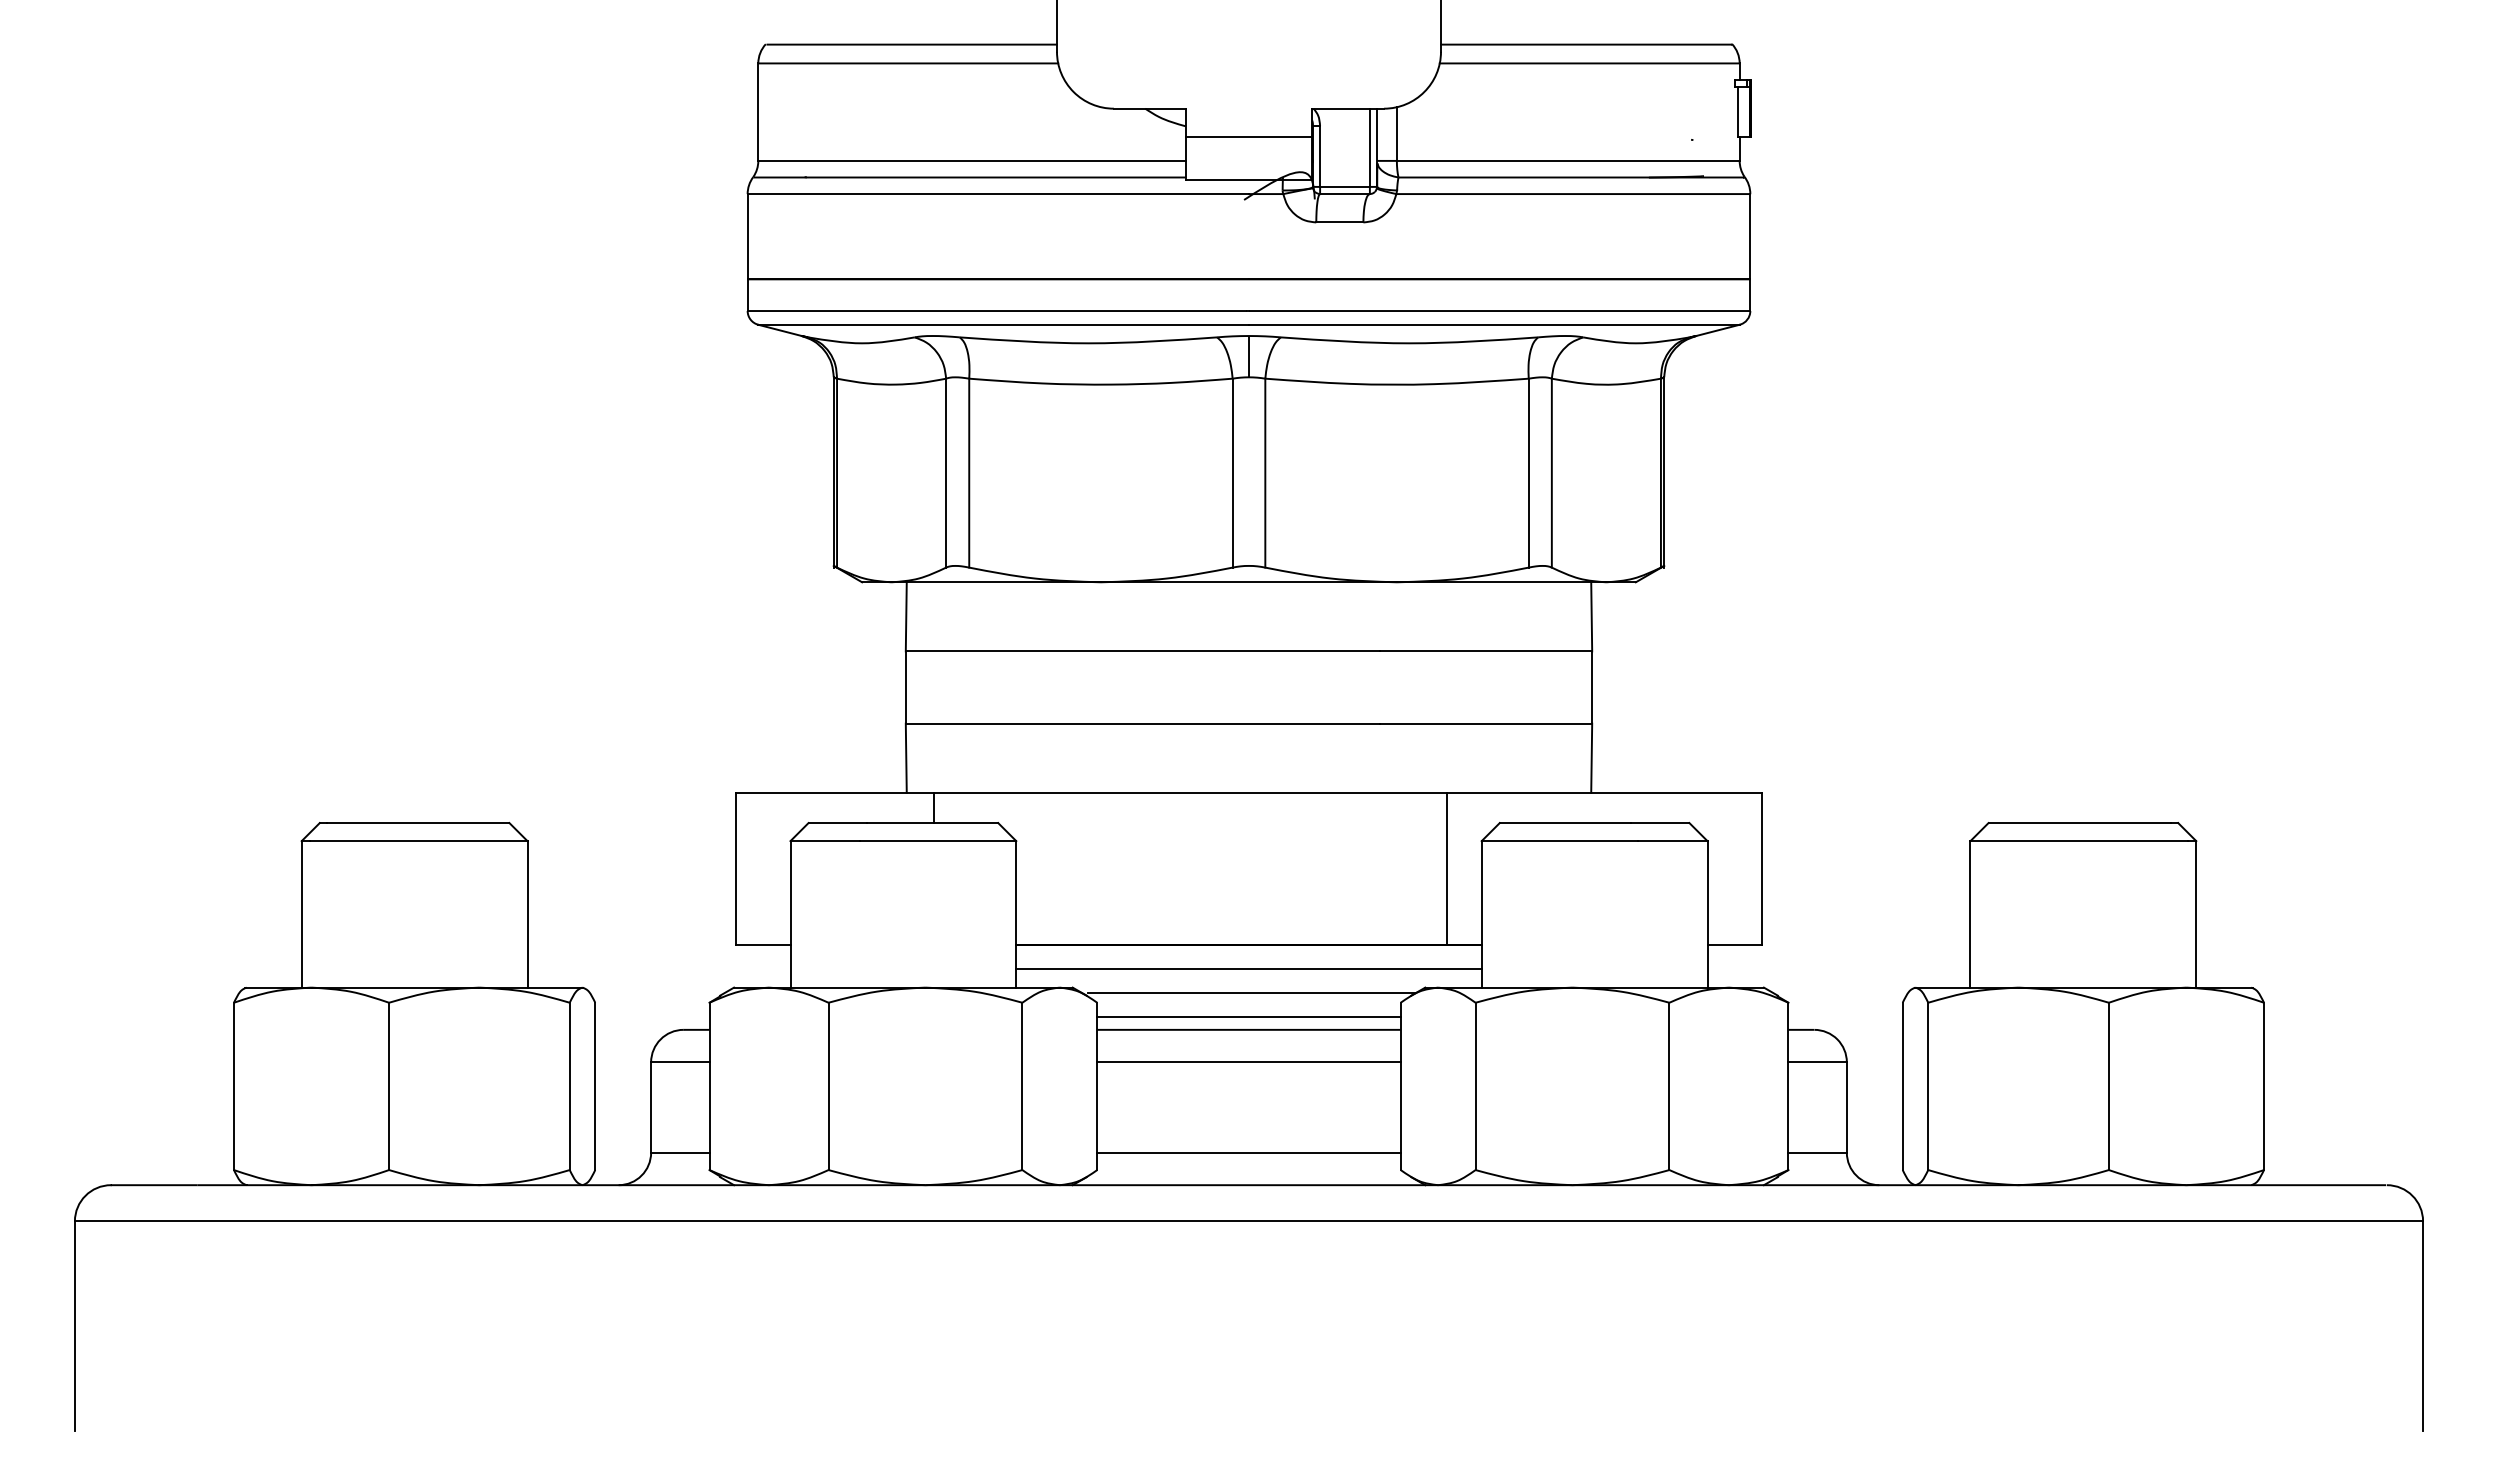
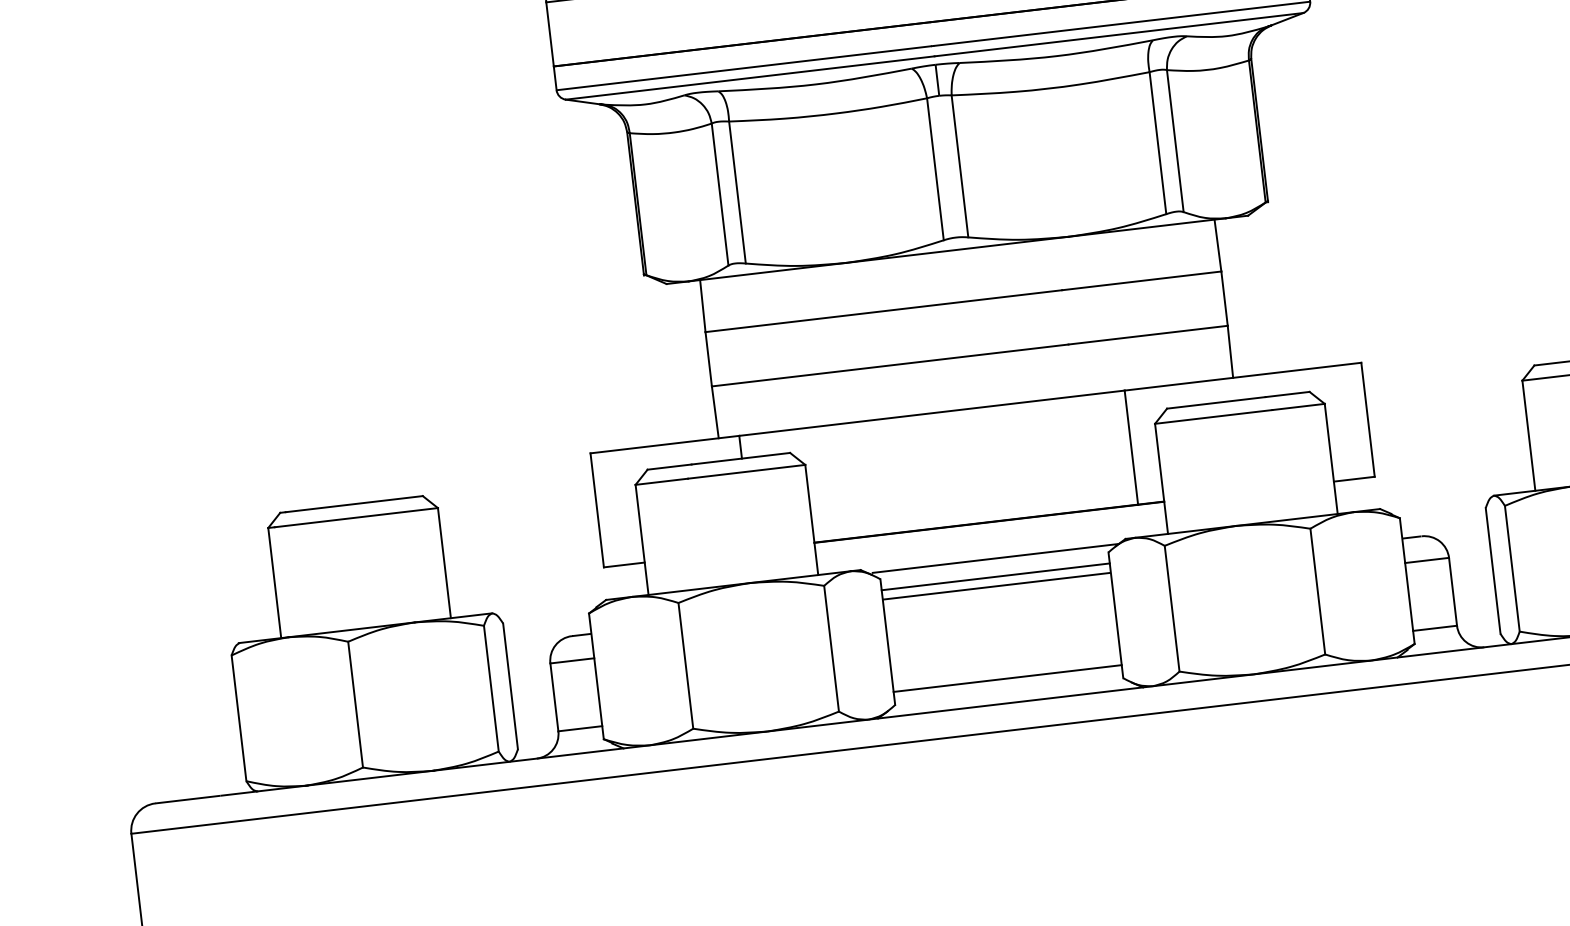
line: (1248, 969) -> (991, 540), removed
line: (1248, 1062) -> (999, 610), removed

